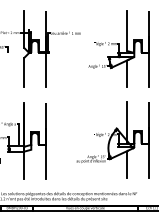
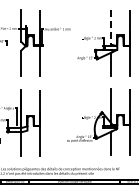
line: (126, 31) -> (110, 27), solid -> dashed

